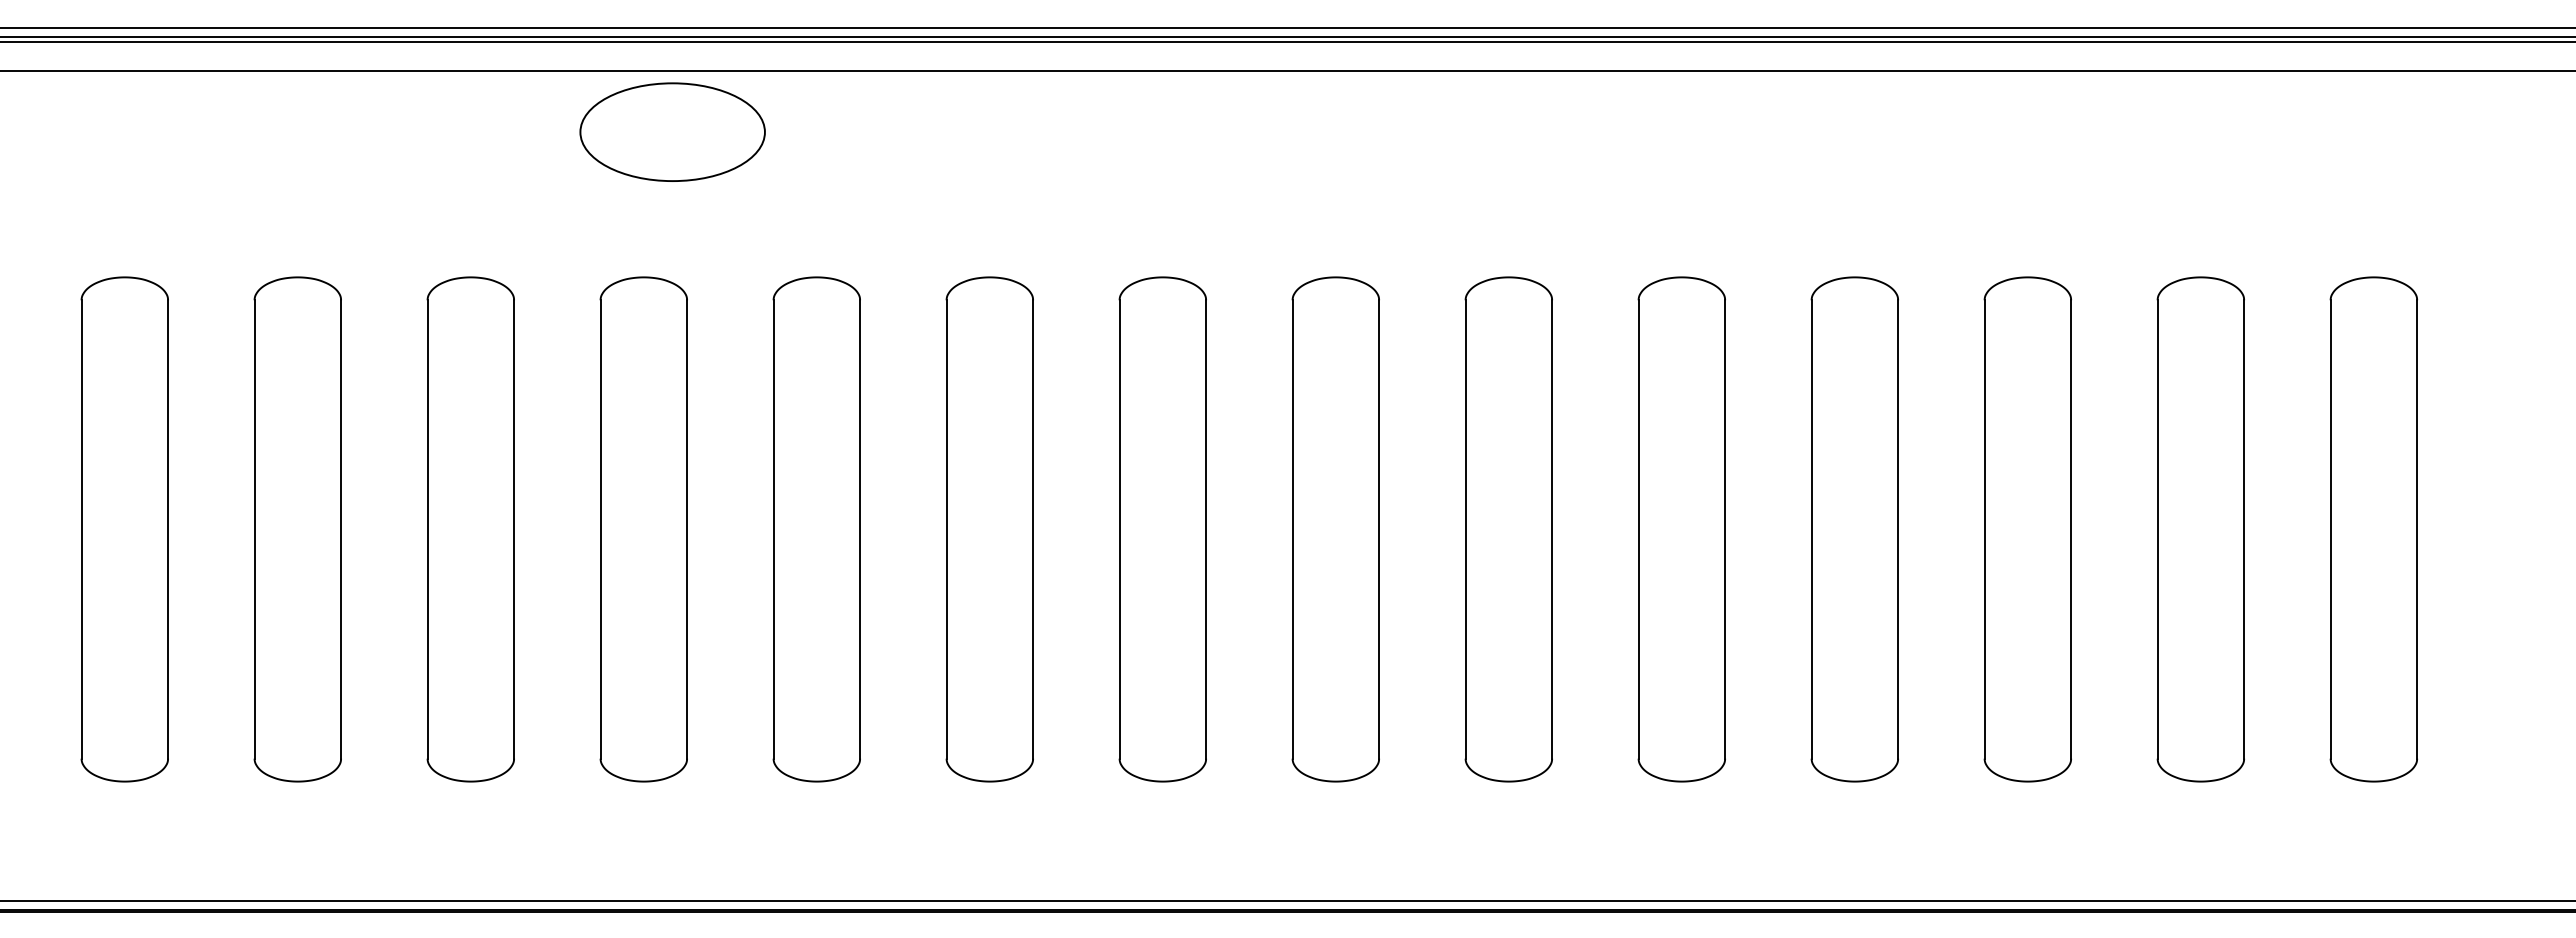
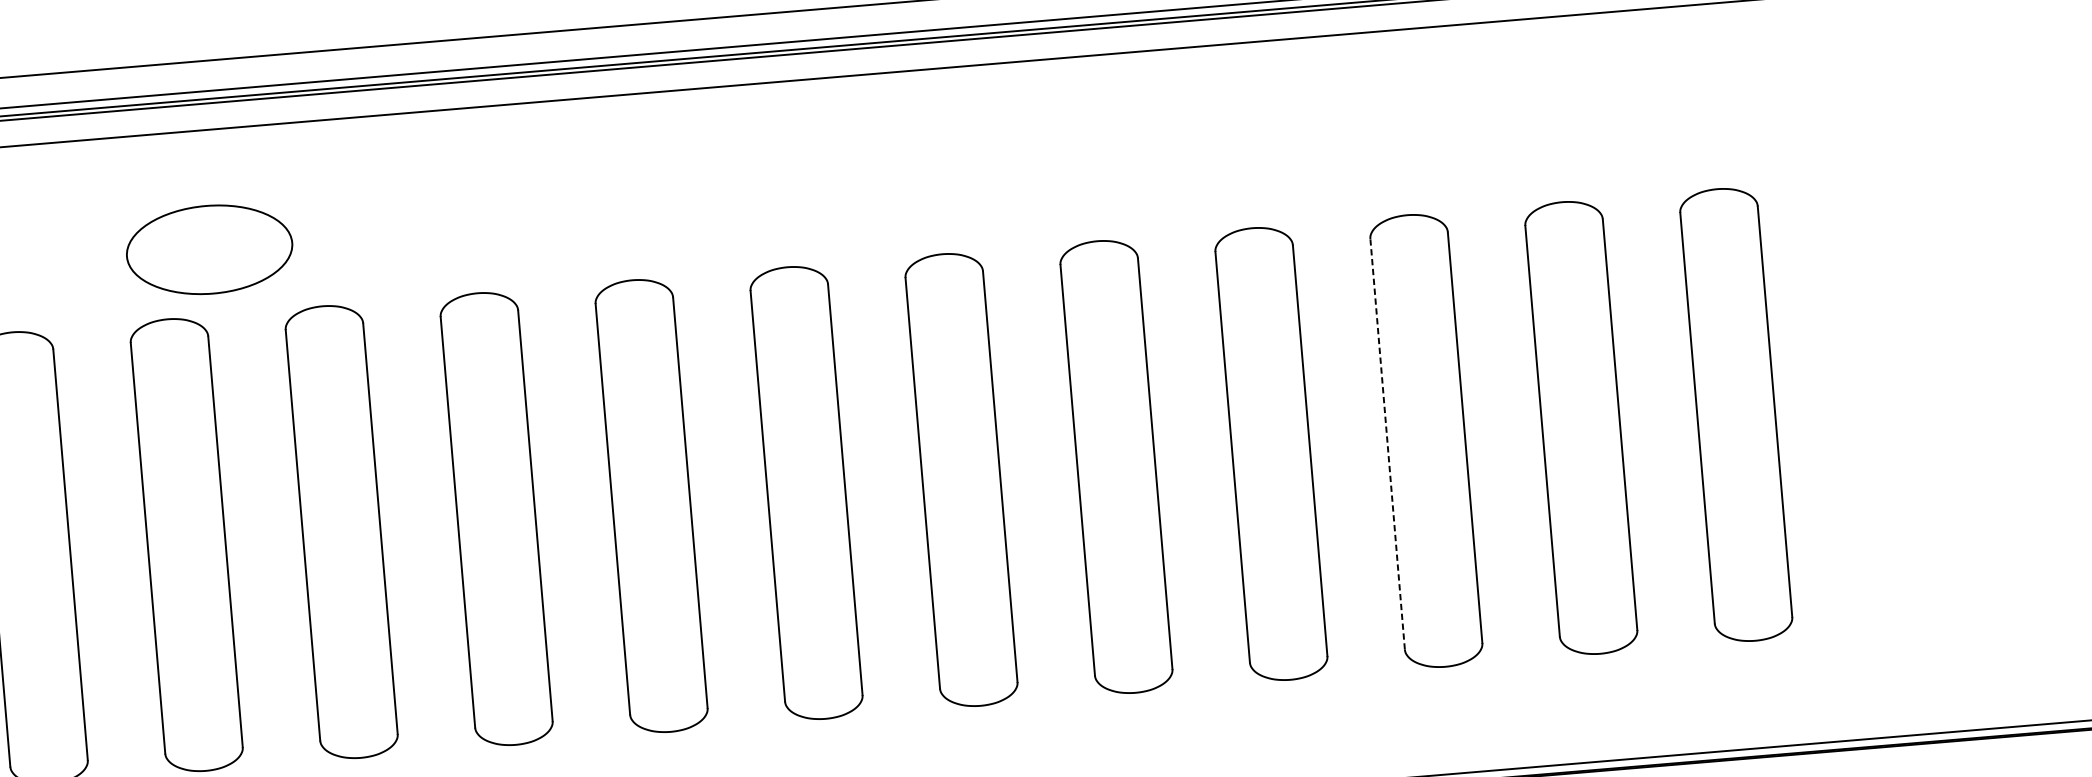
part: (672, 131) -> (209, 249), moved
line: (1984, 528) -> (1387, 443), solid -> dashed

